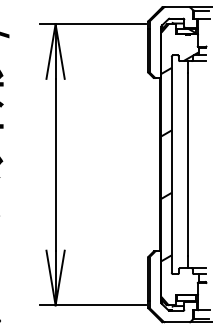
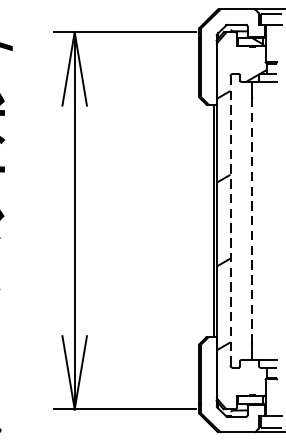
line: (171, 164) -> (230, 220), solid -> dashed
line: (187, 164) -> (251, 220), solid -> dashed

